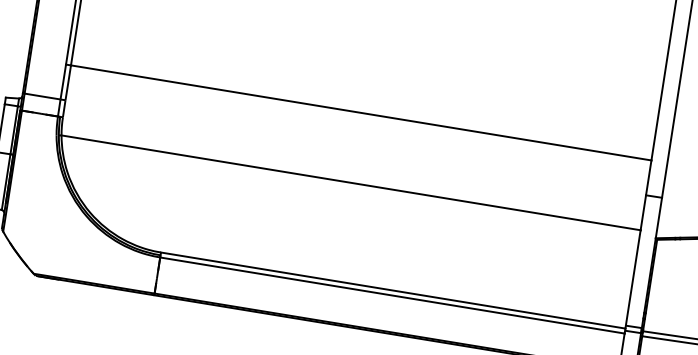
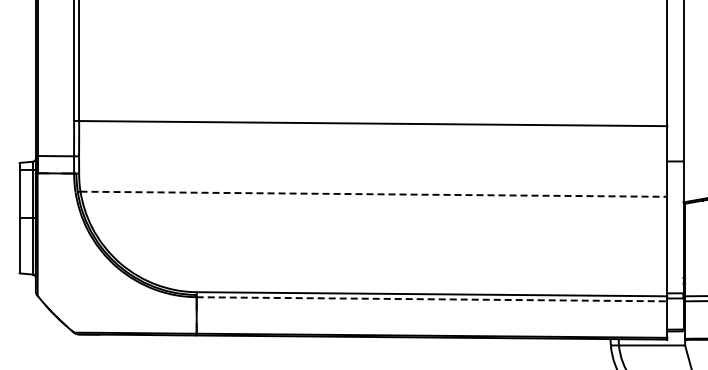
line: (351, 183) -> (374, 194), solid -> dashed
line: (392, 295) -> (432, 299), solid -> dashed

